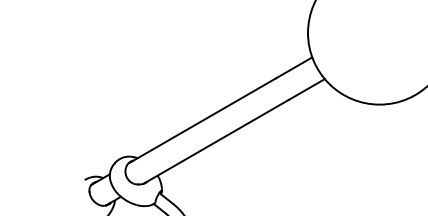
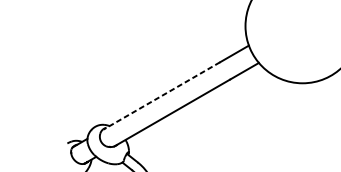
line: (202, 120) -> (161, 95), solid -> dashed

